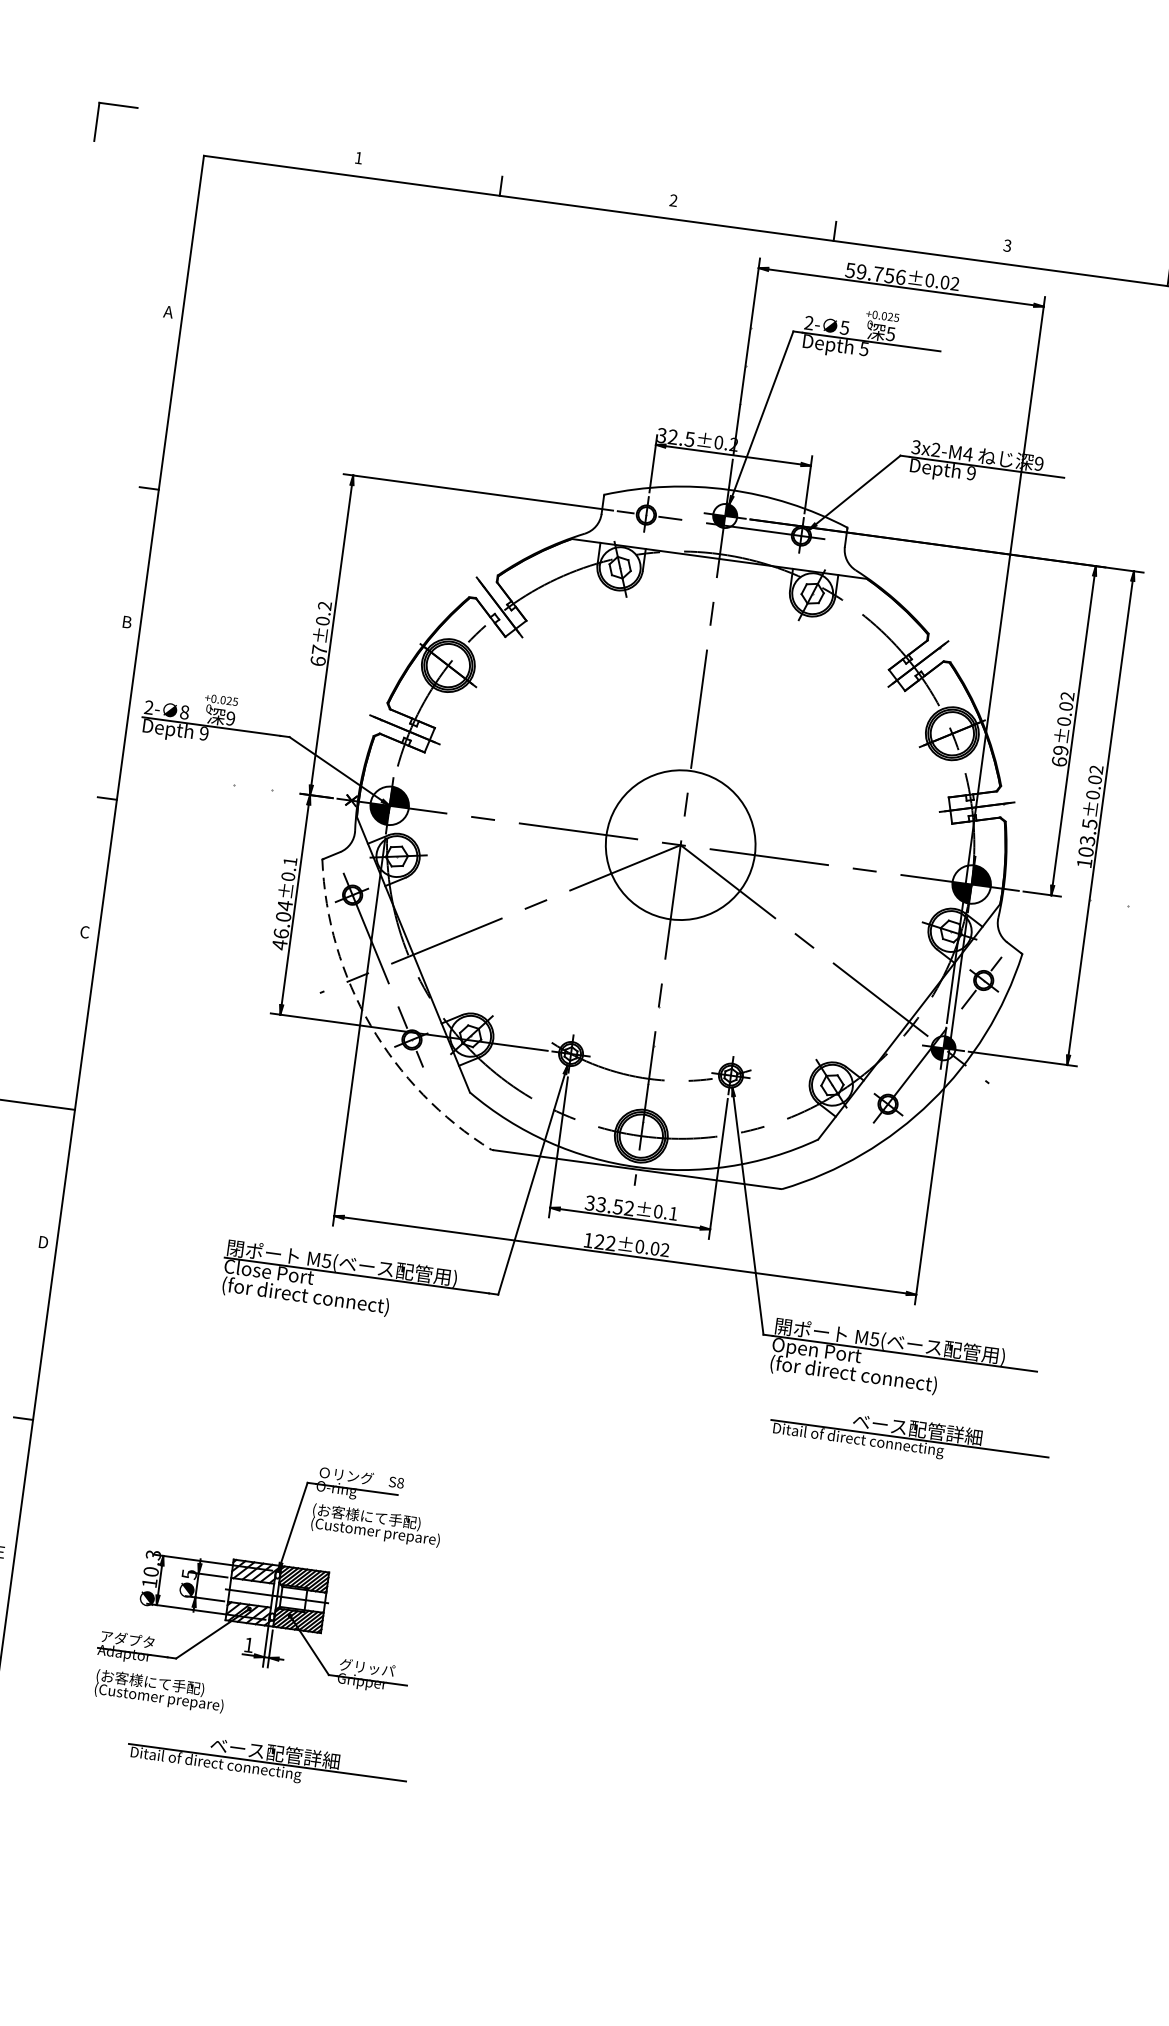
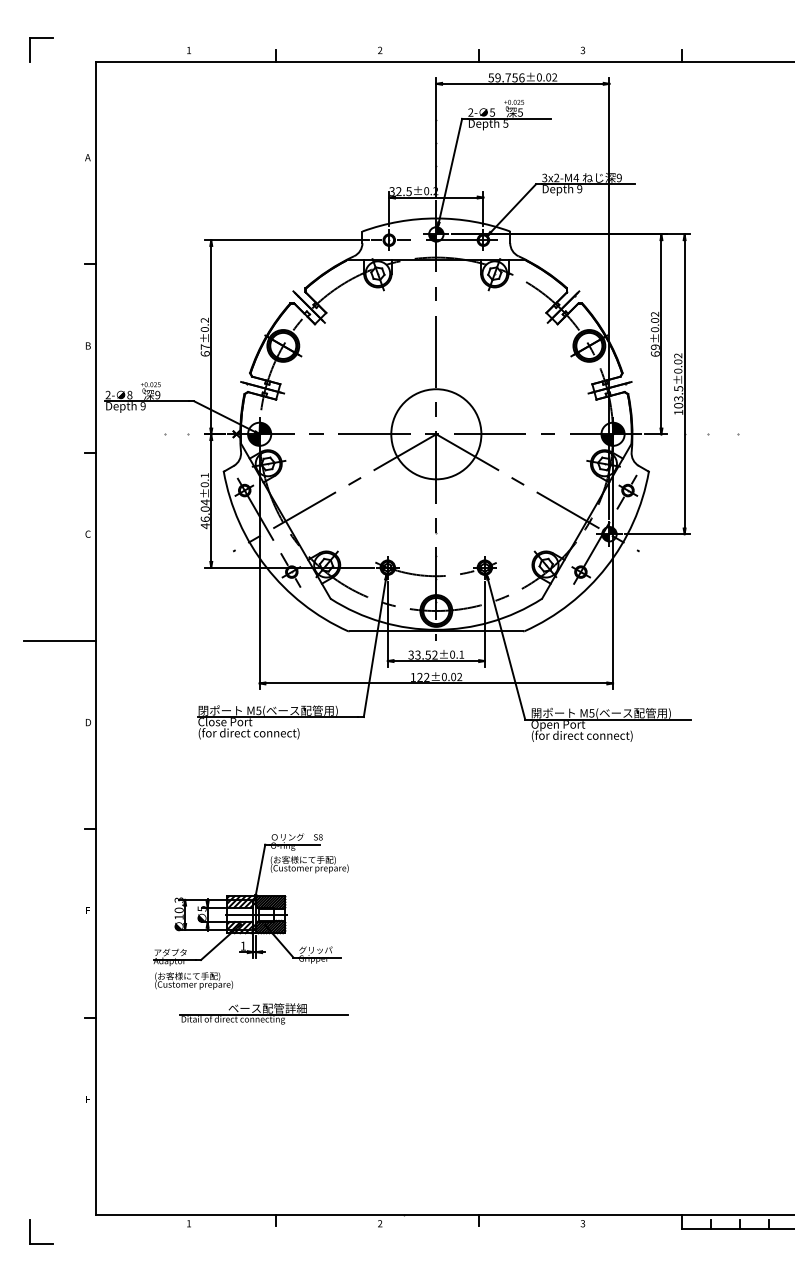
arc: (371, 1025) -> (266, 566), dashed -> solid
part: (909, 1436) -> (620, 768), removed

